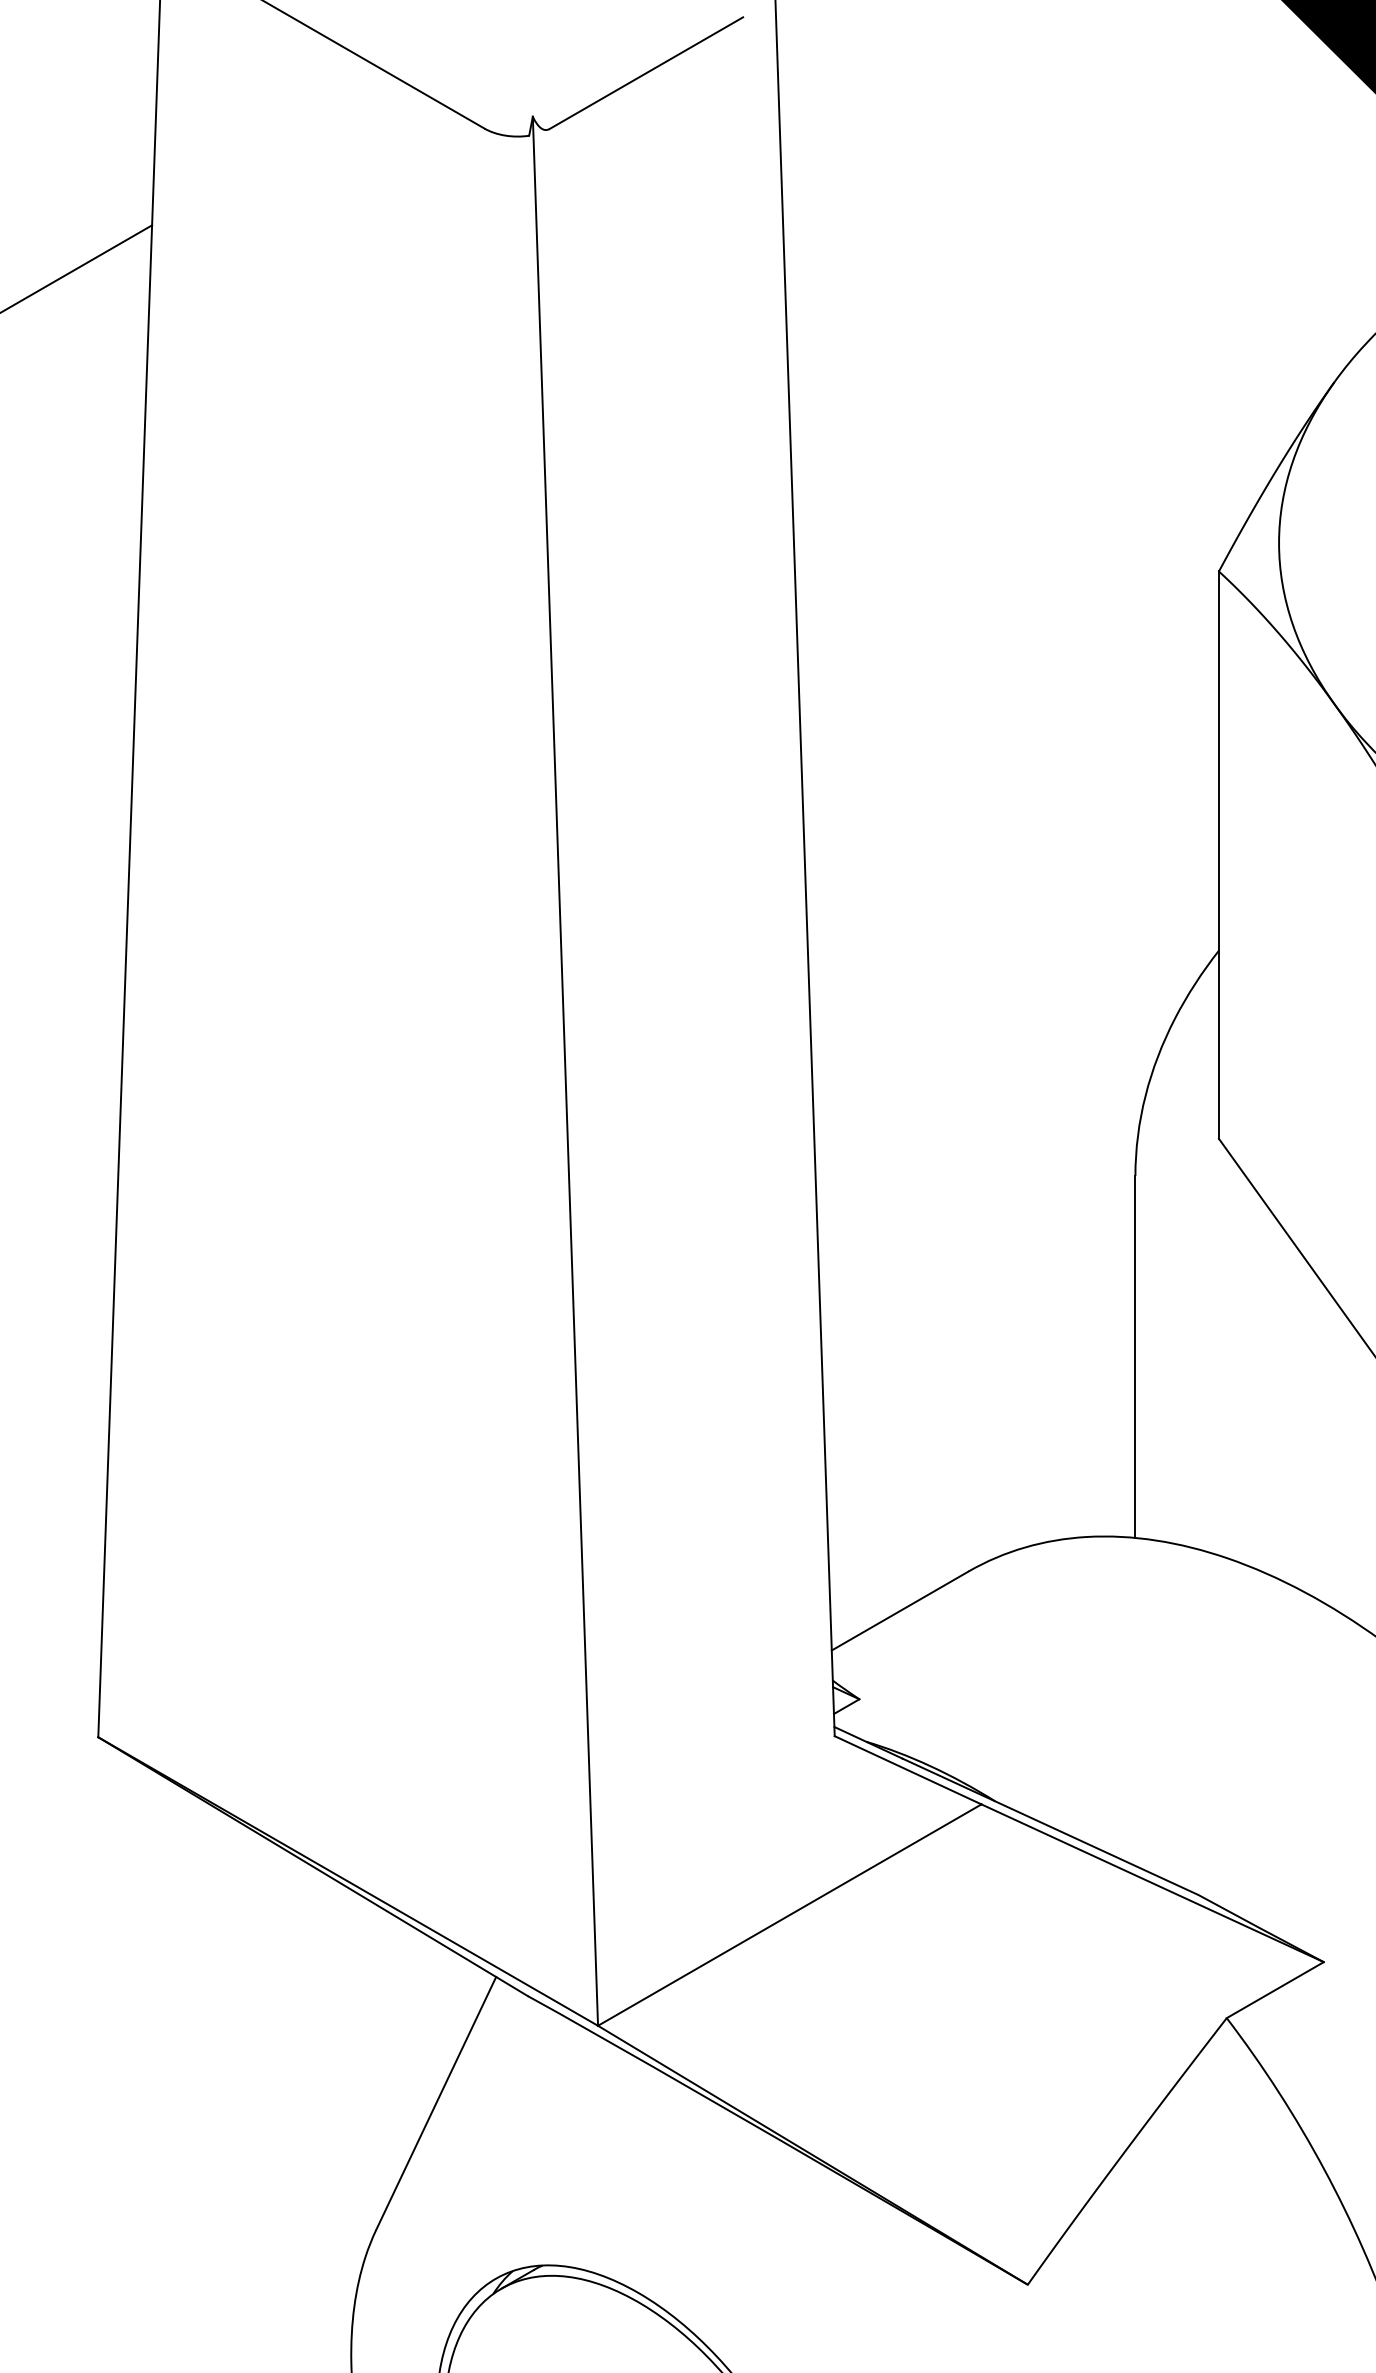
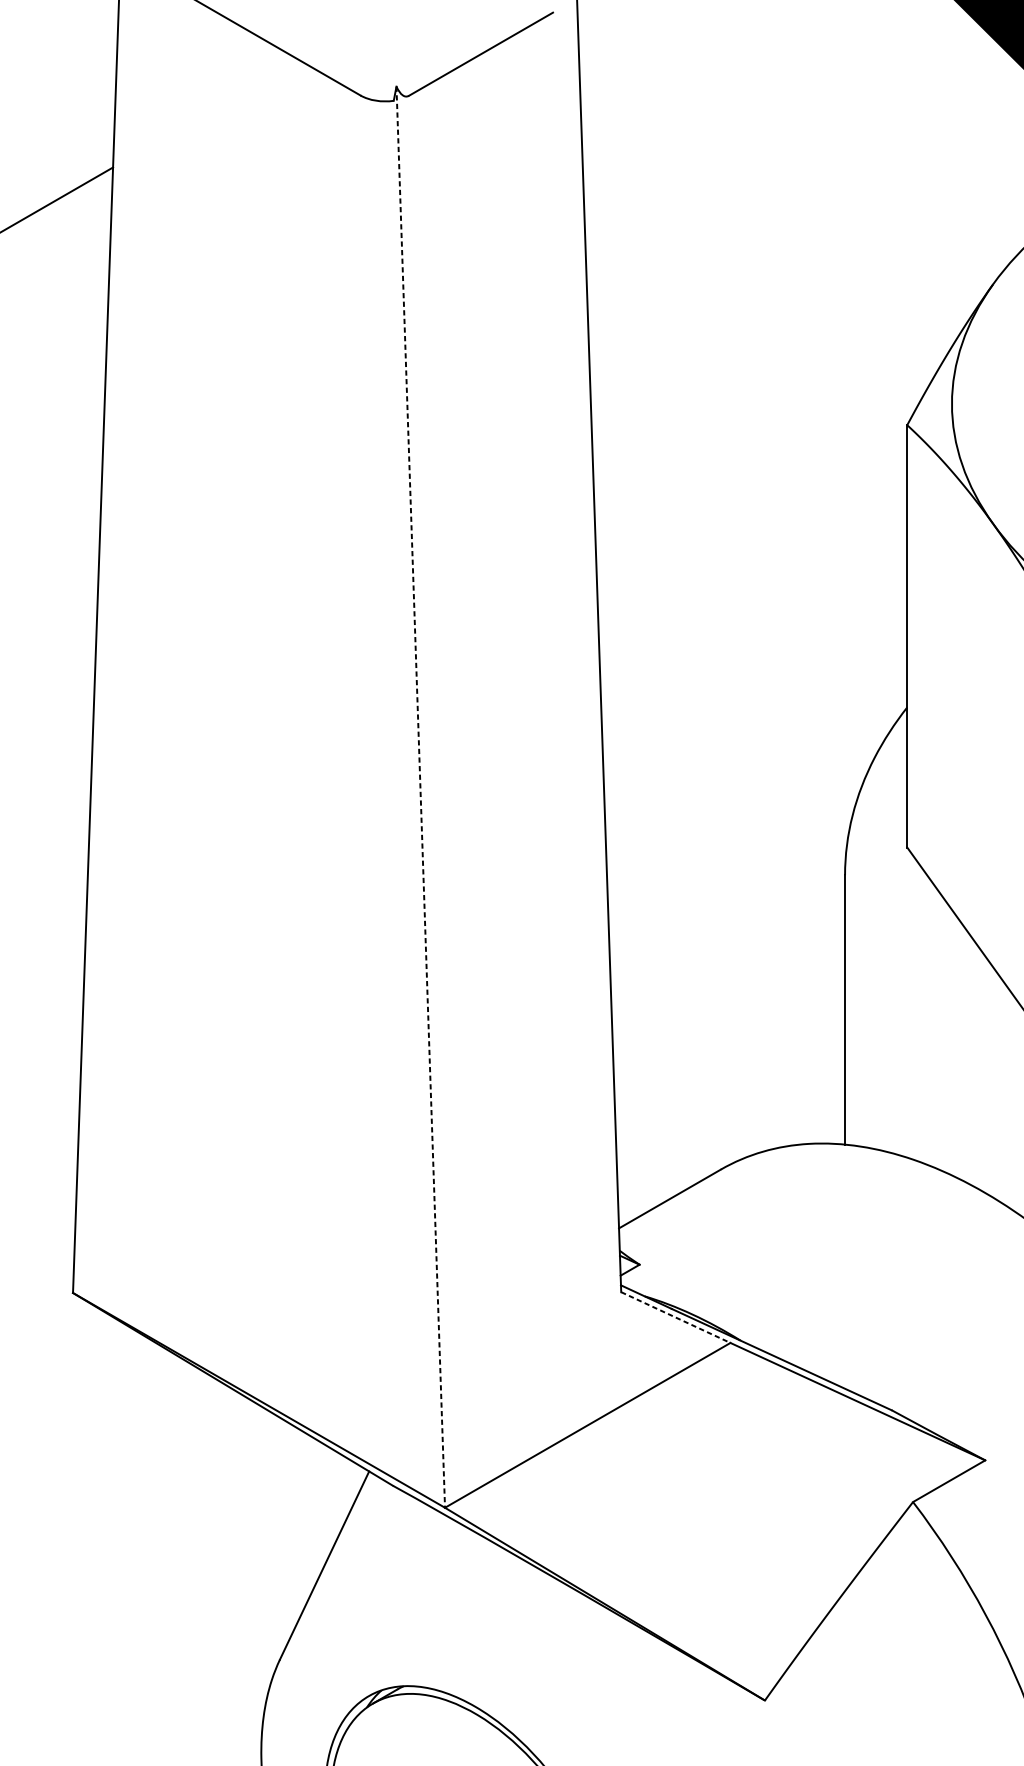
line: (565, 1071) -> (420, 797), solid -> dashed
line: (908, 1770) -> (676, 1317), solid -> dashed

